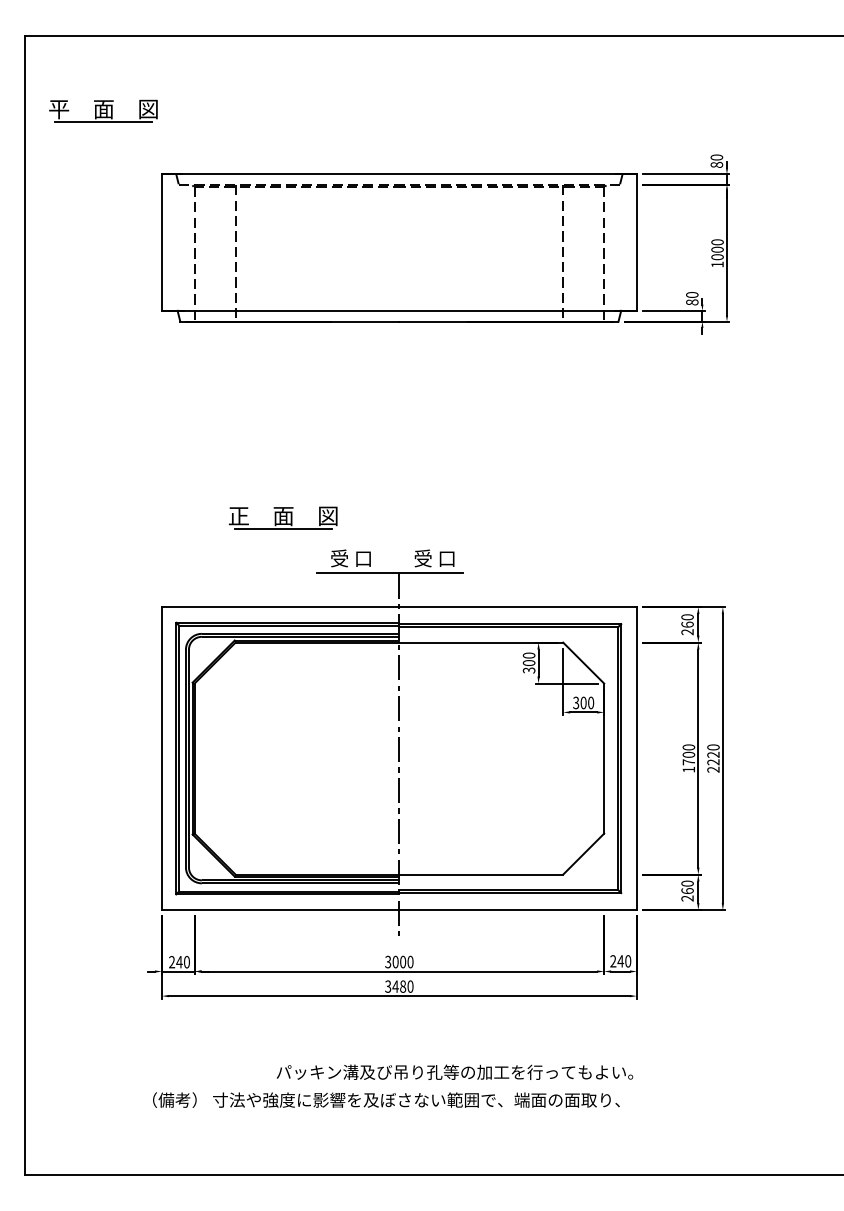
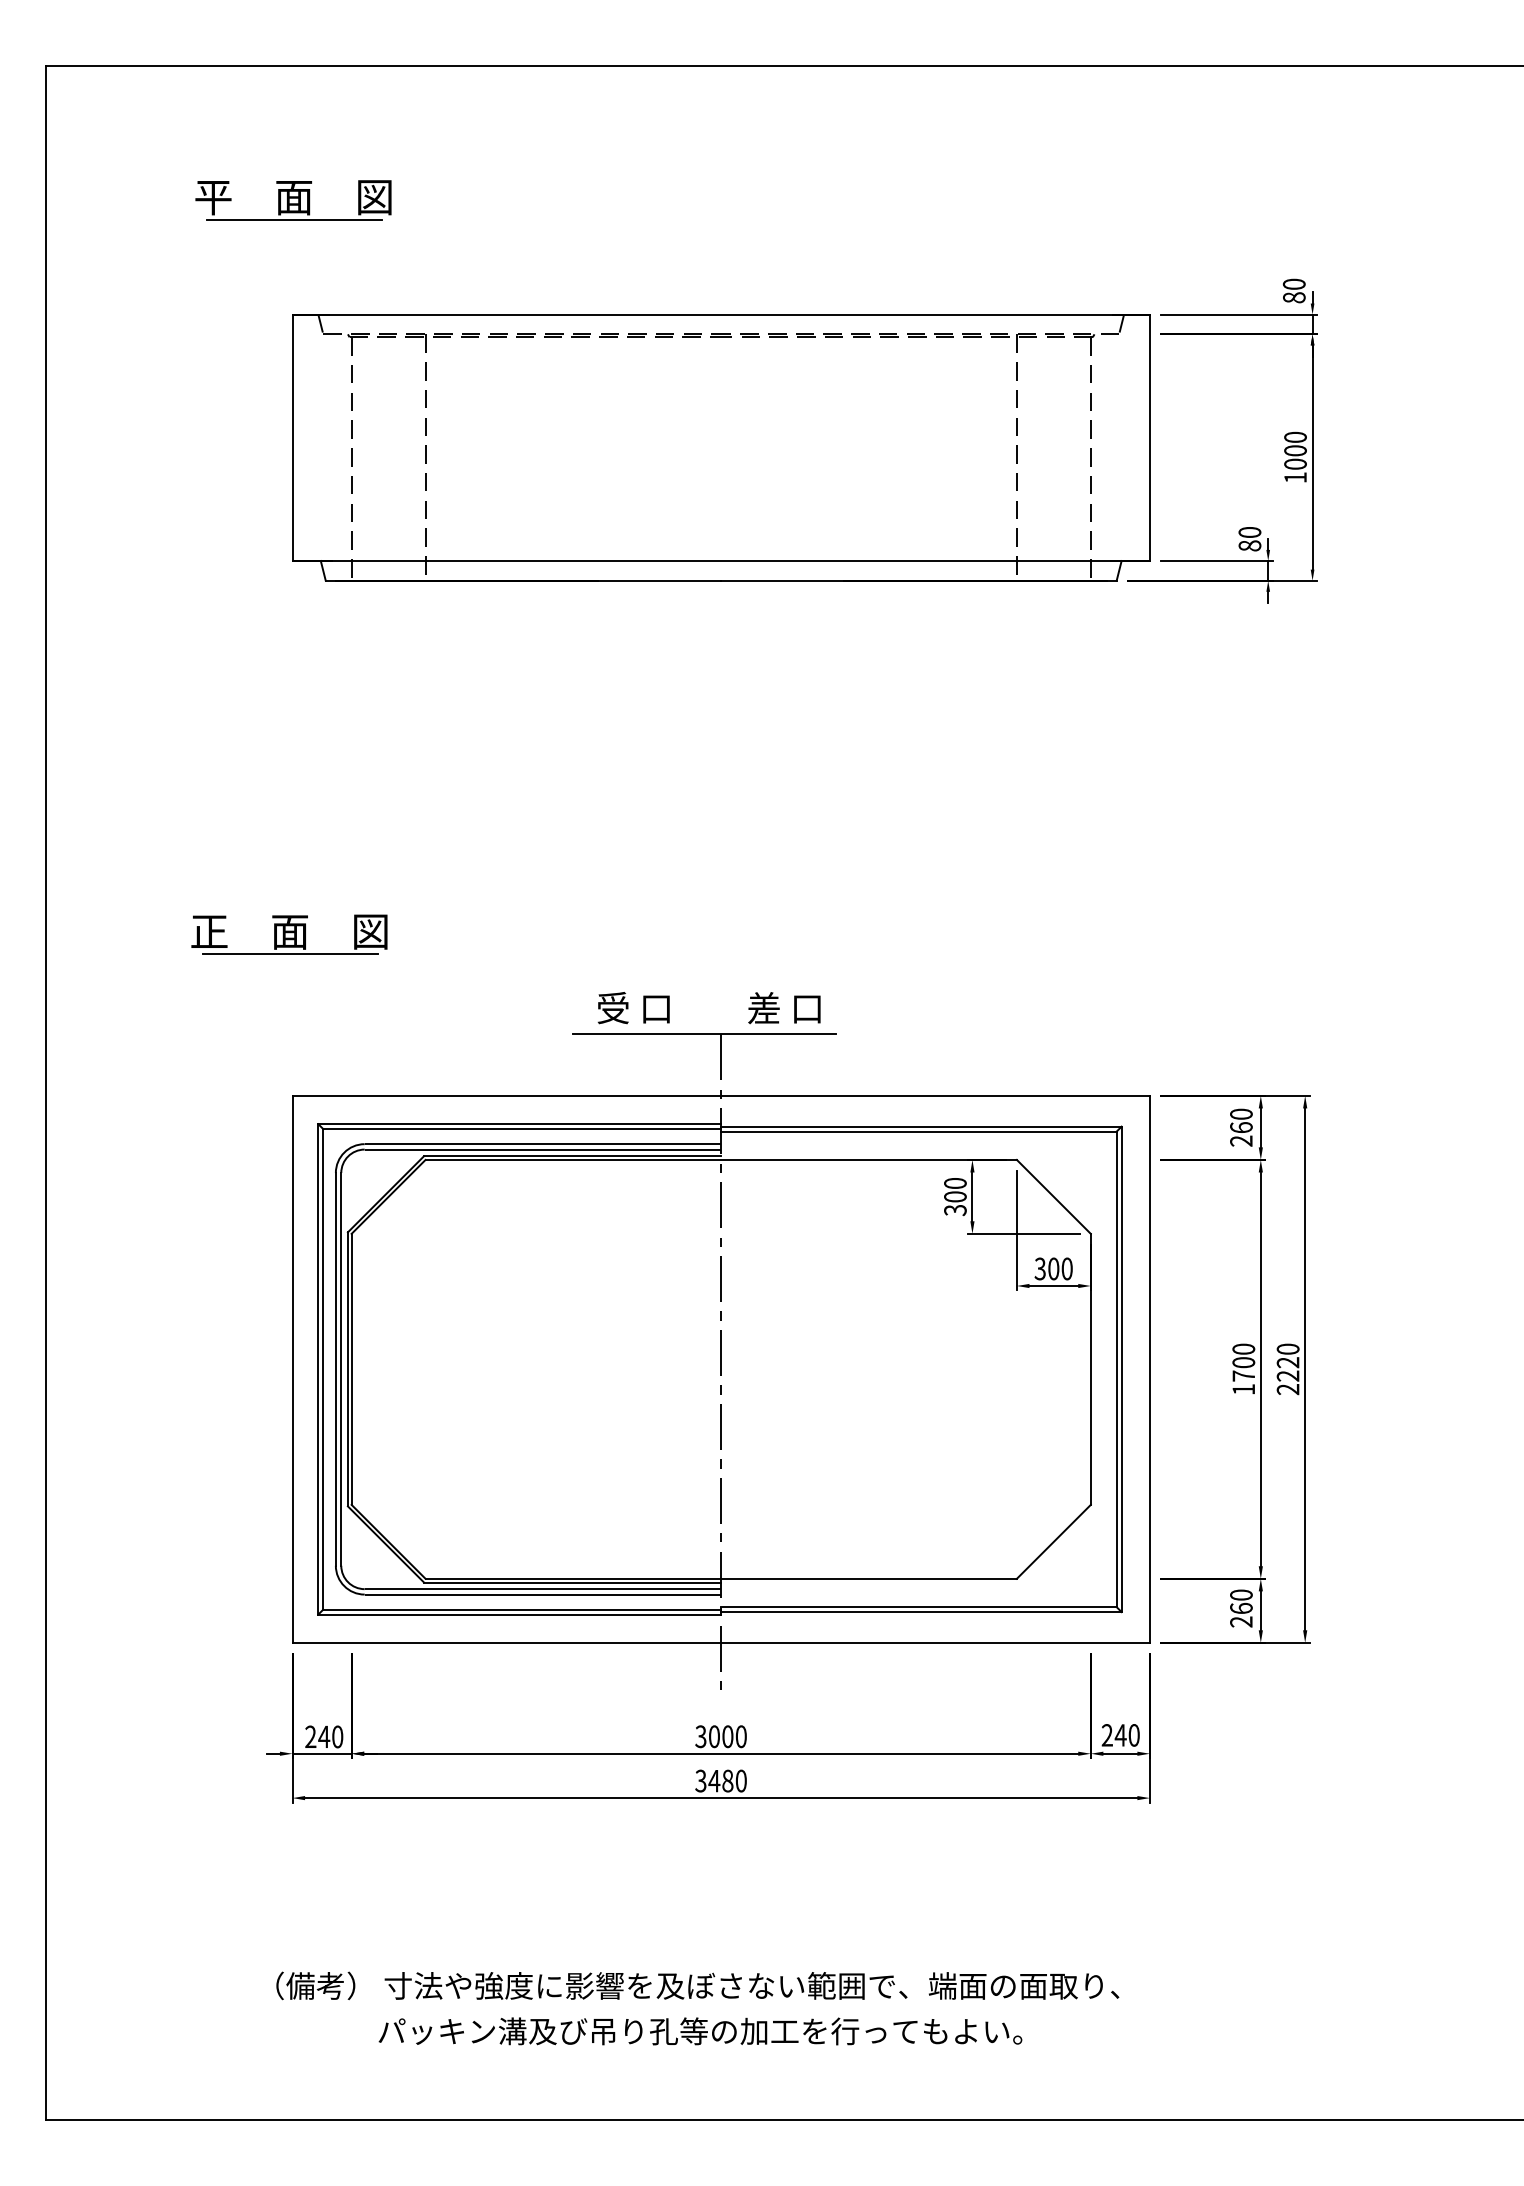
part: (103, 110) -> (293, 199), moved
part: (283, 517) -> (289, 934), moved
text: (422, 558) -> (762, 1008), 受 口 -> 差 口
text: (454, 1071) -> (699, 2029), moved

